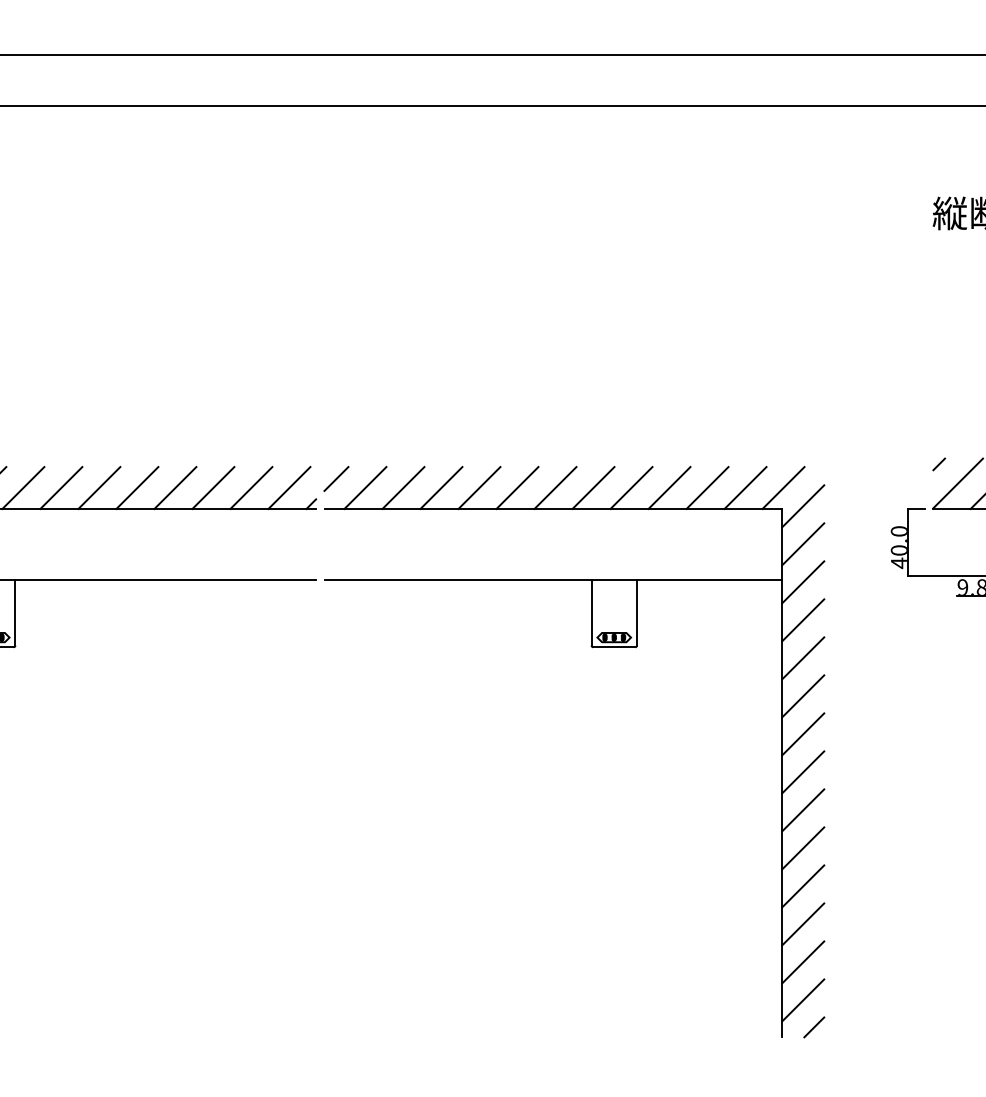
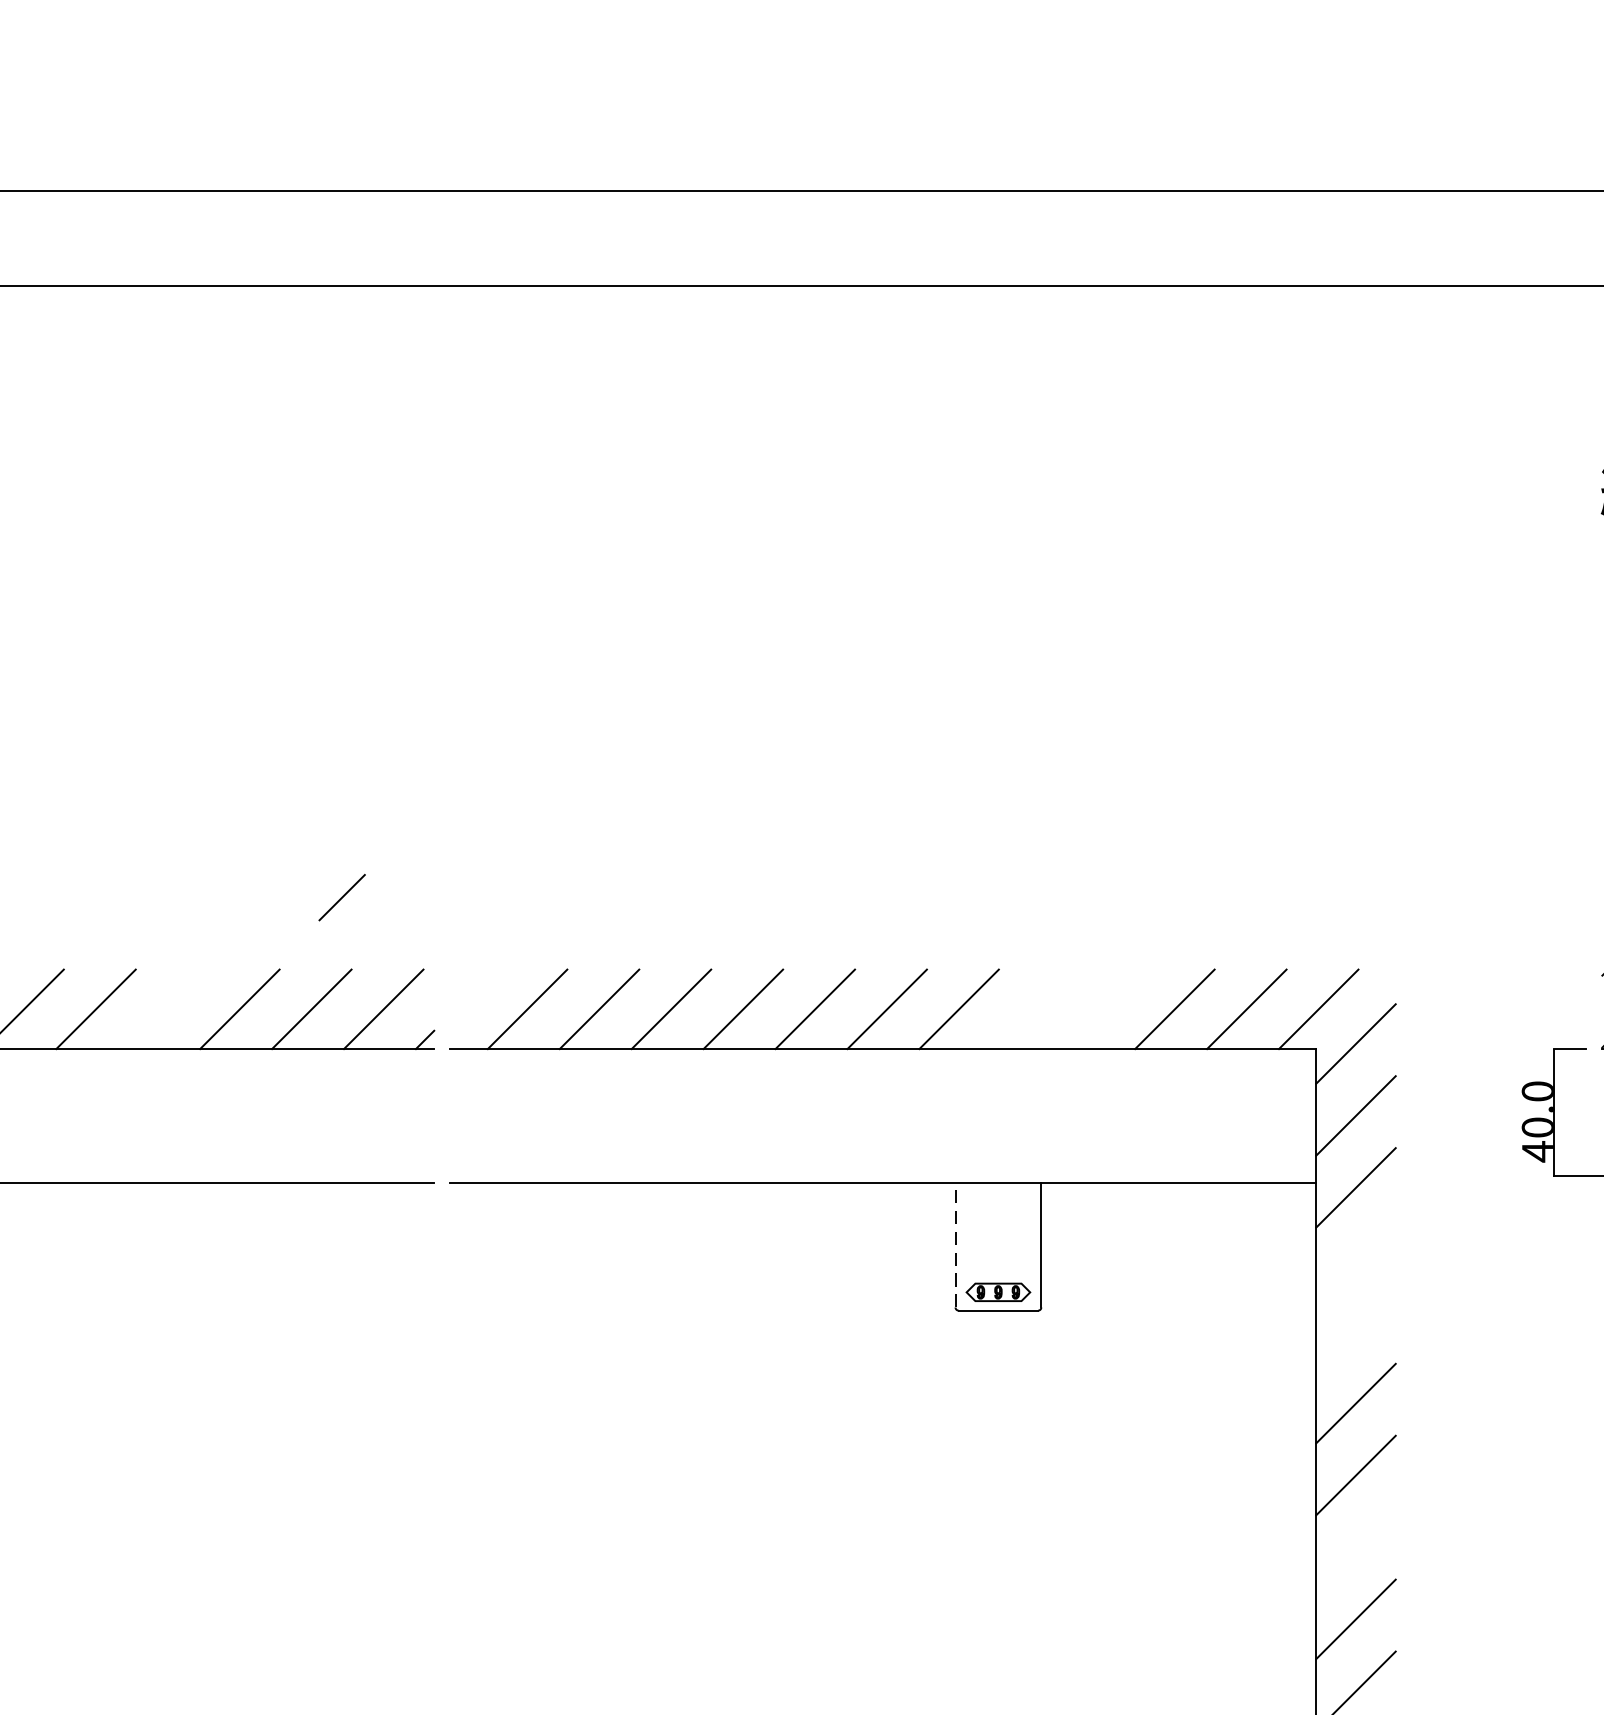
line: (336, 478) -> (342, 896), moved
line: (175, 488) -> (168, 1010), removed
line: (631, 488) -> (1031, 1010), removed
line: (669, 488) -> (1102, 1010), removed
line: (591, 612) -> (955, 1244), solid -> dashed
line: (803, 620) -> (1356, 1260), removed
line: (803, 658) -> (1356, 1331), removed
line: (803, 772) -> (1356, 1547), removed

